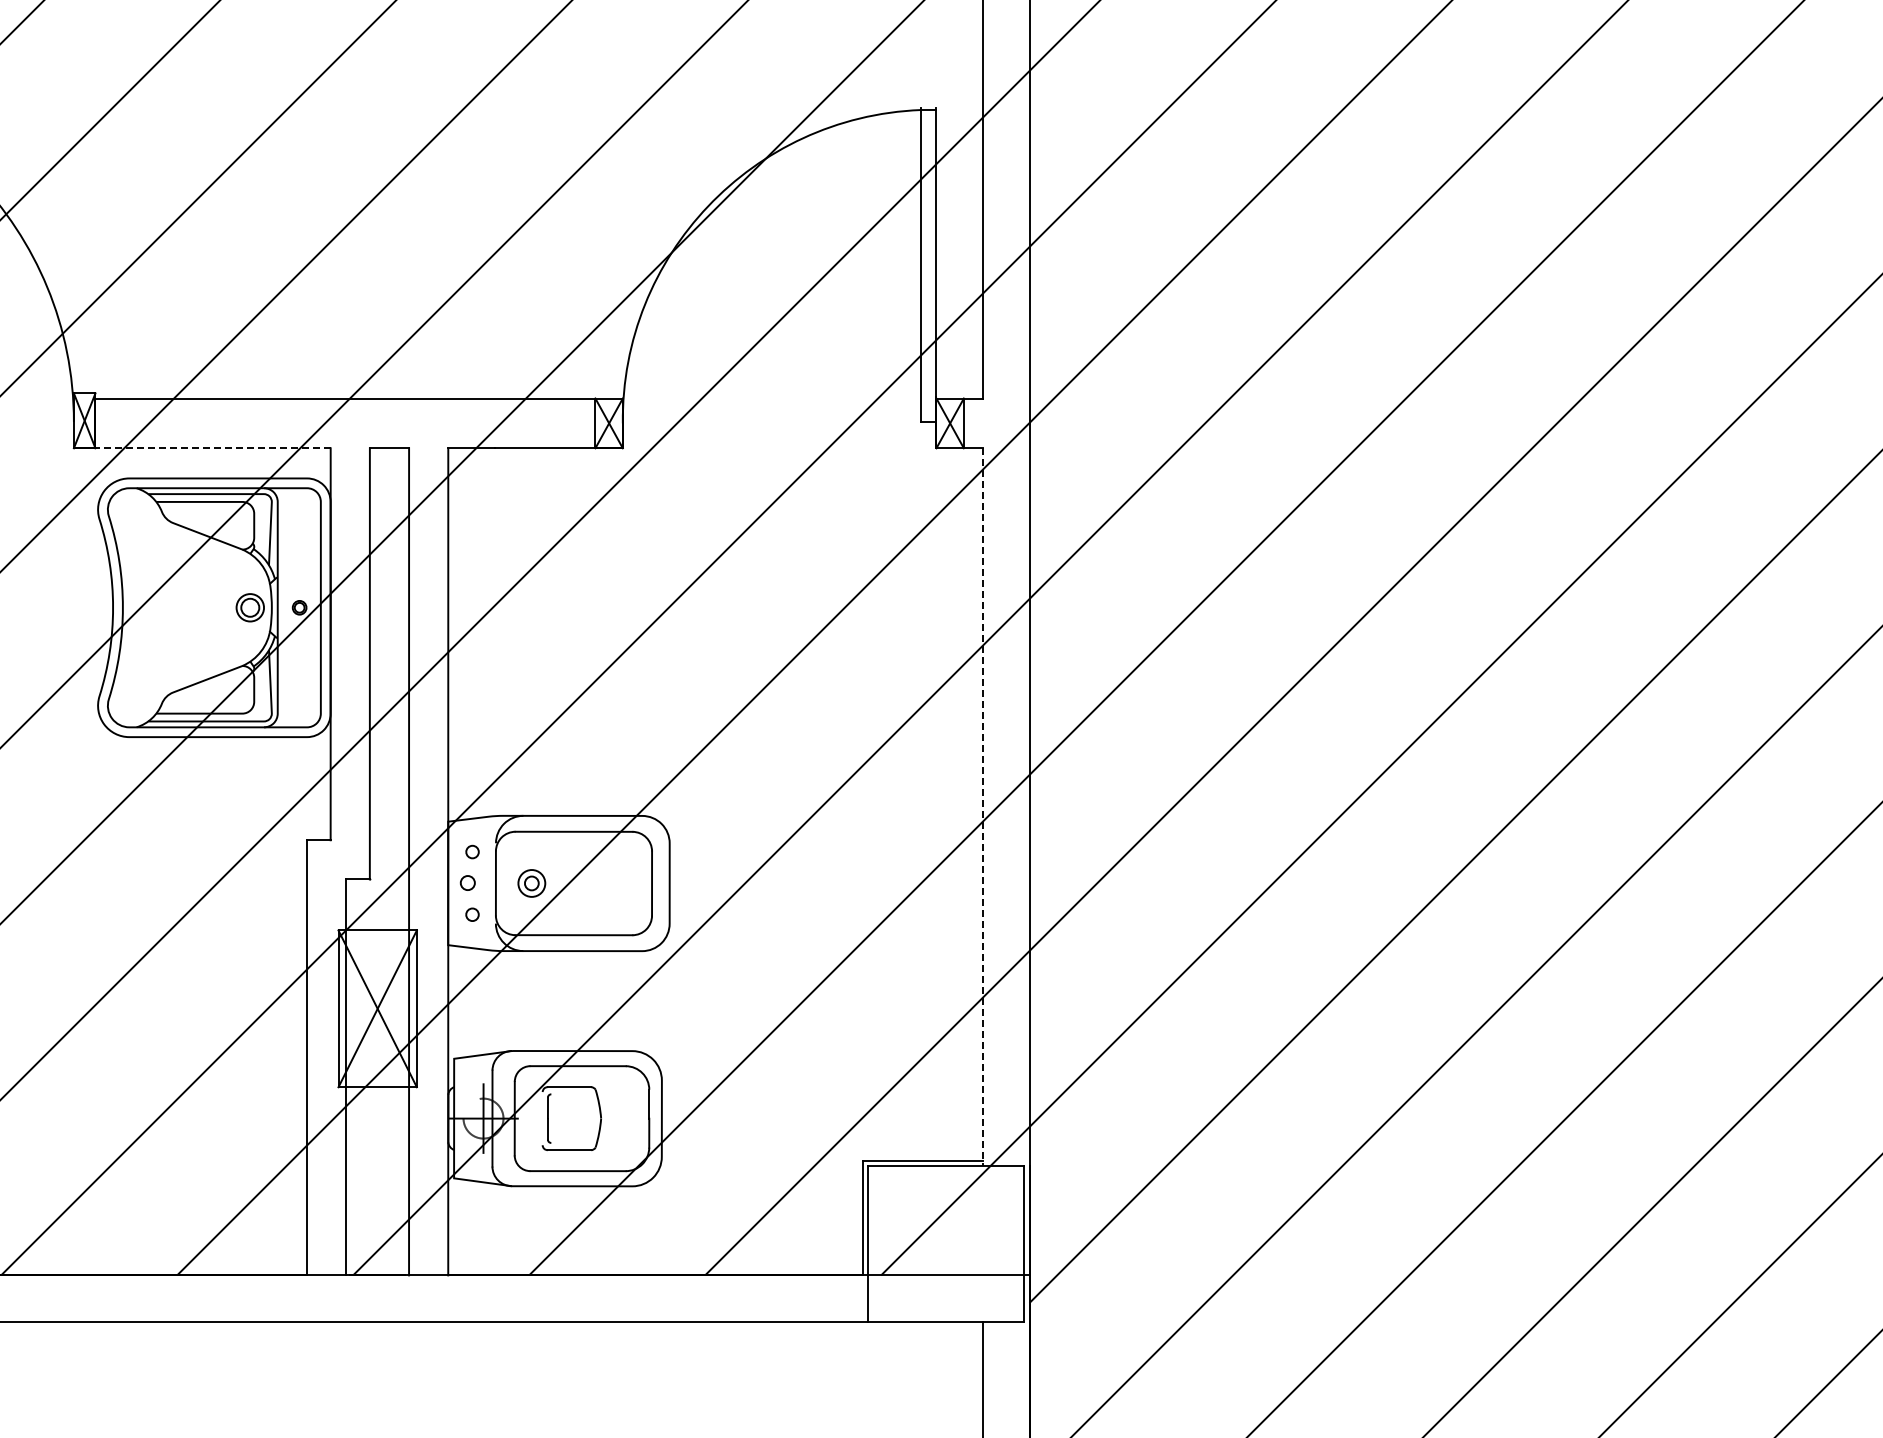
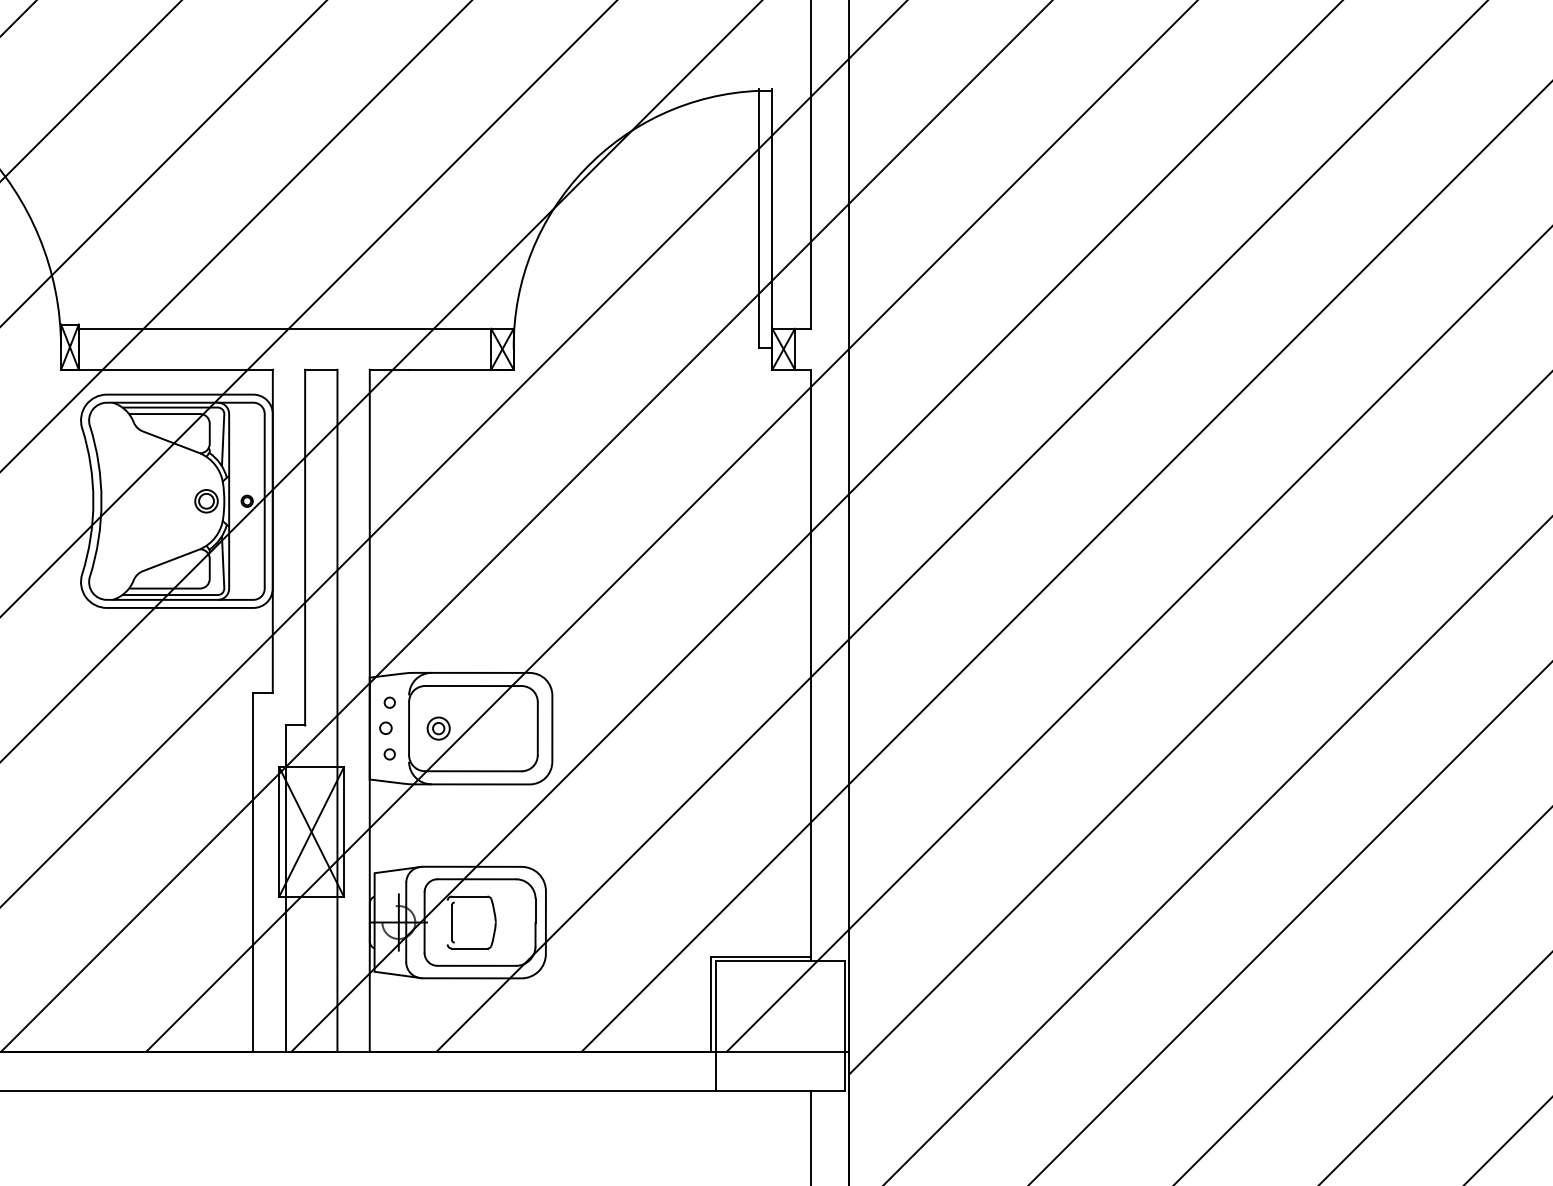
line: (213, 448) -> (176, 369), dashed -> solid
line: (983, 806) -> (811, 665), dashed -> solid

